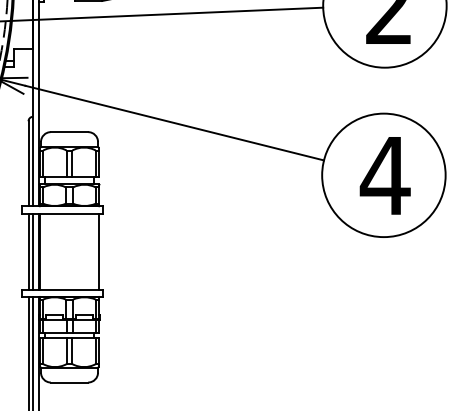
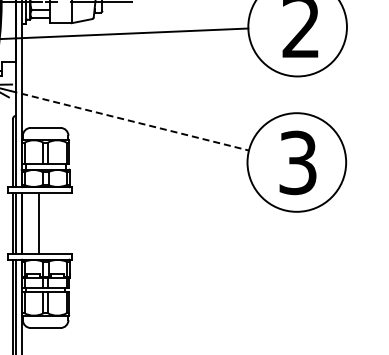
line: (174, 122) -> (129, 120), solid -> dashed
text: (384, 175) -> (297, 162), 4 -> 3
line: (99, 251) -> (39, 223), moved

